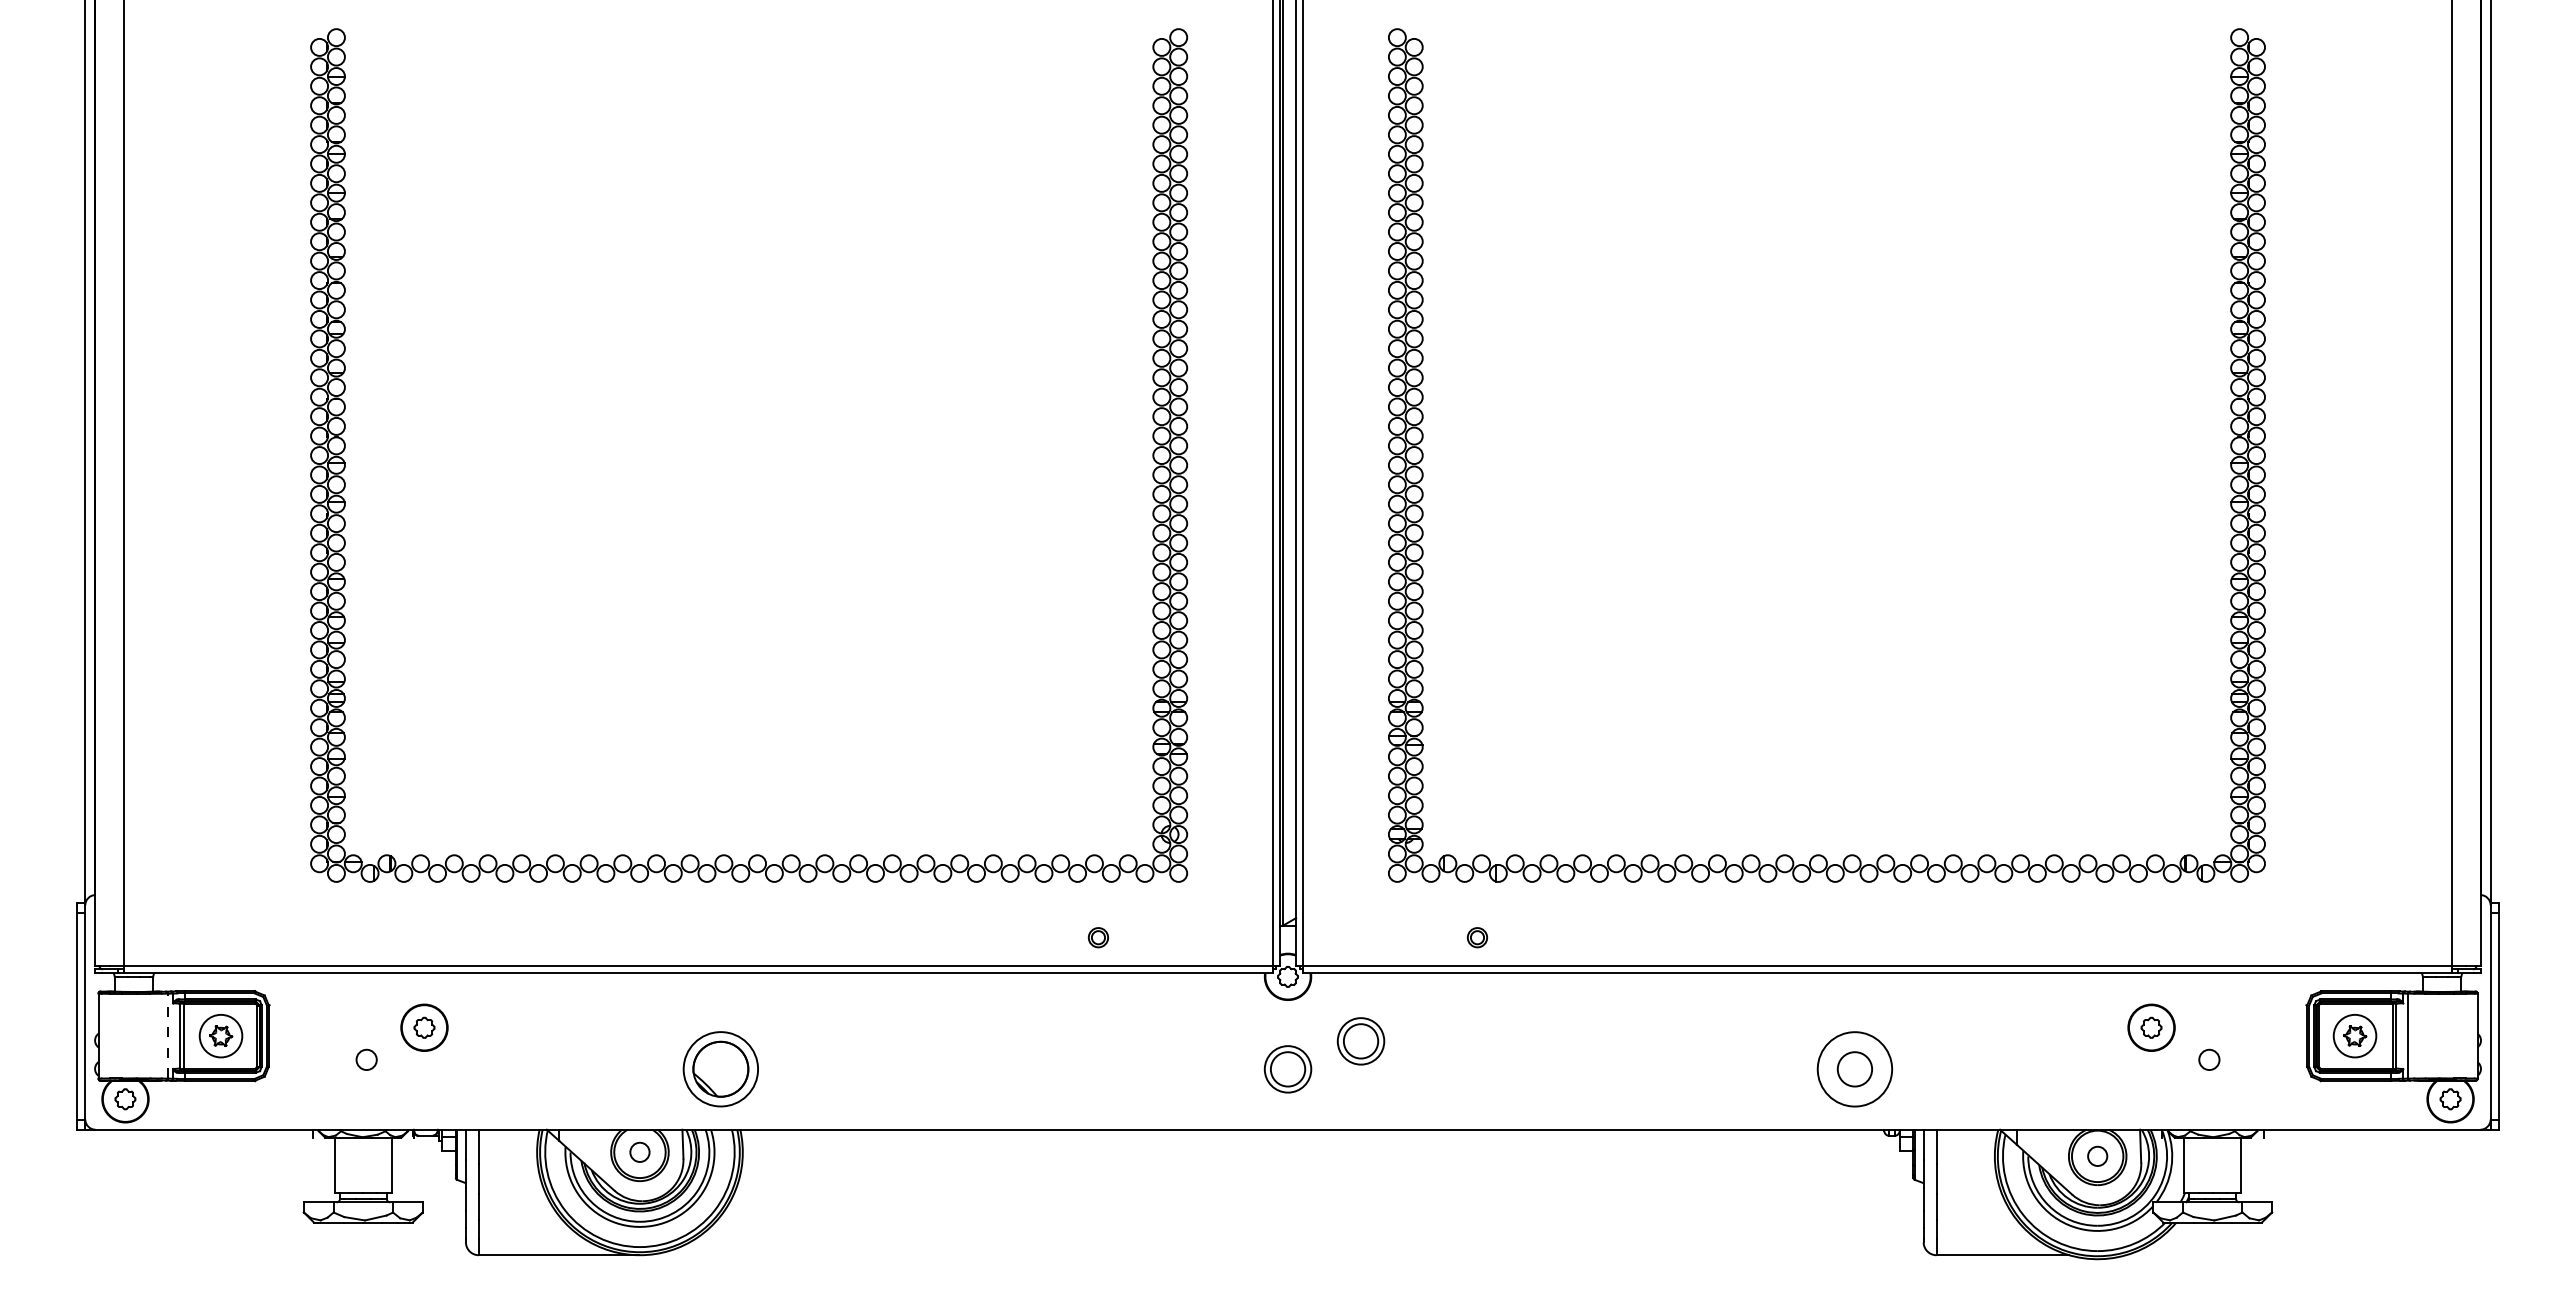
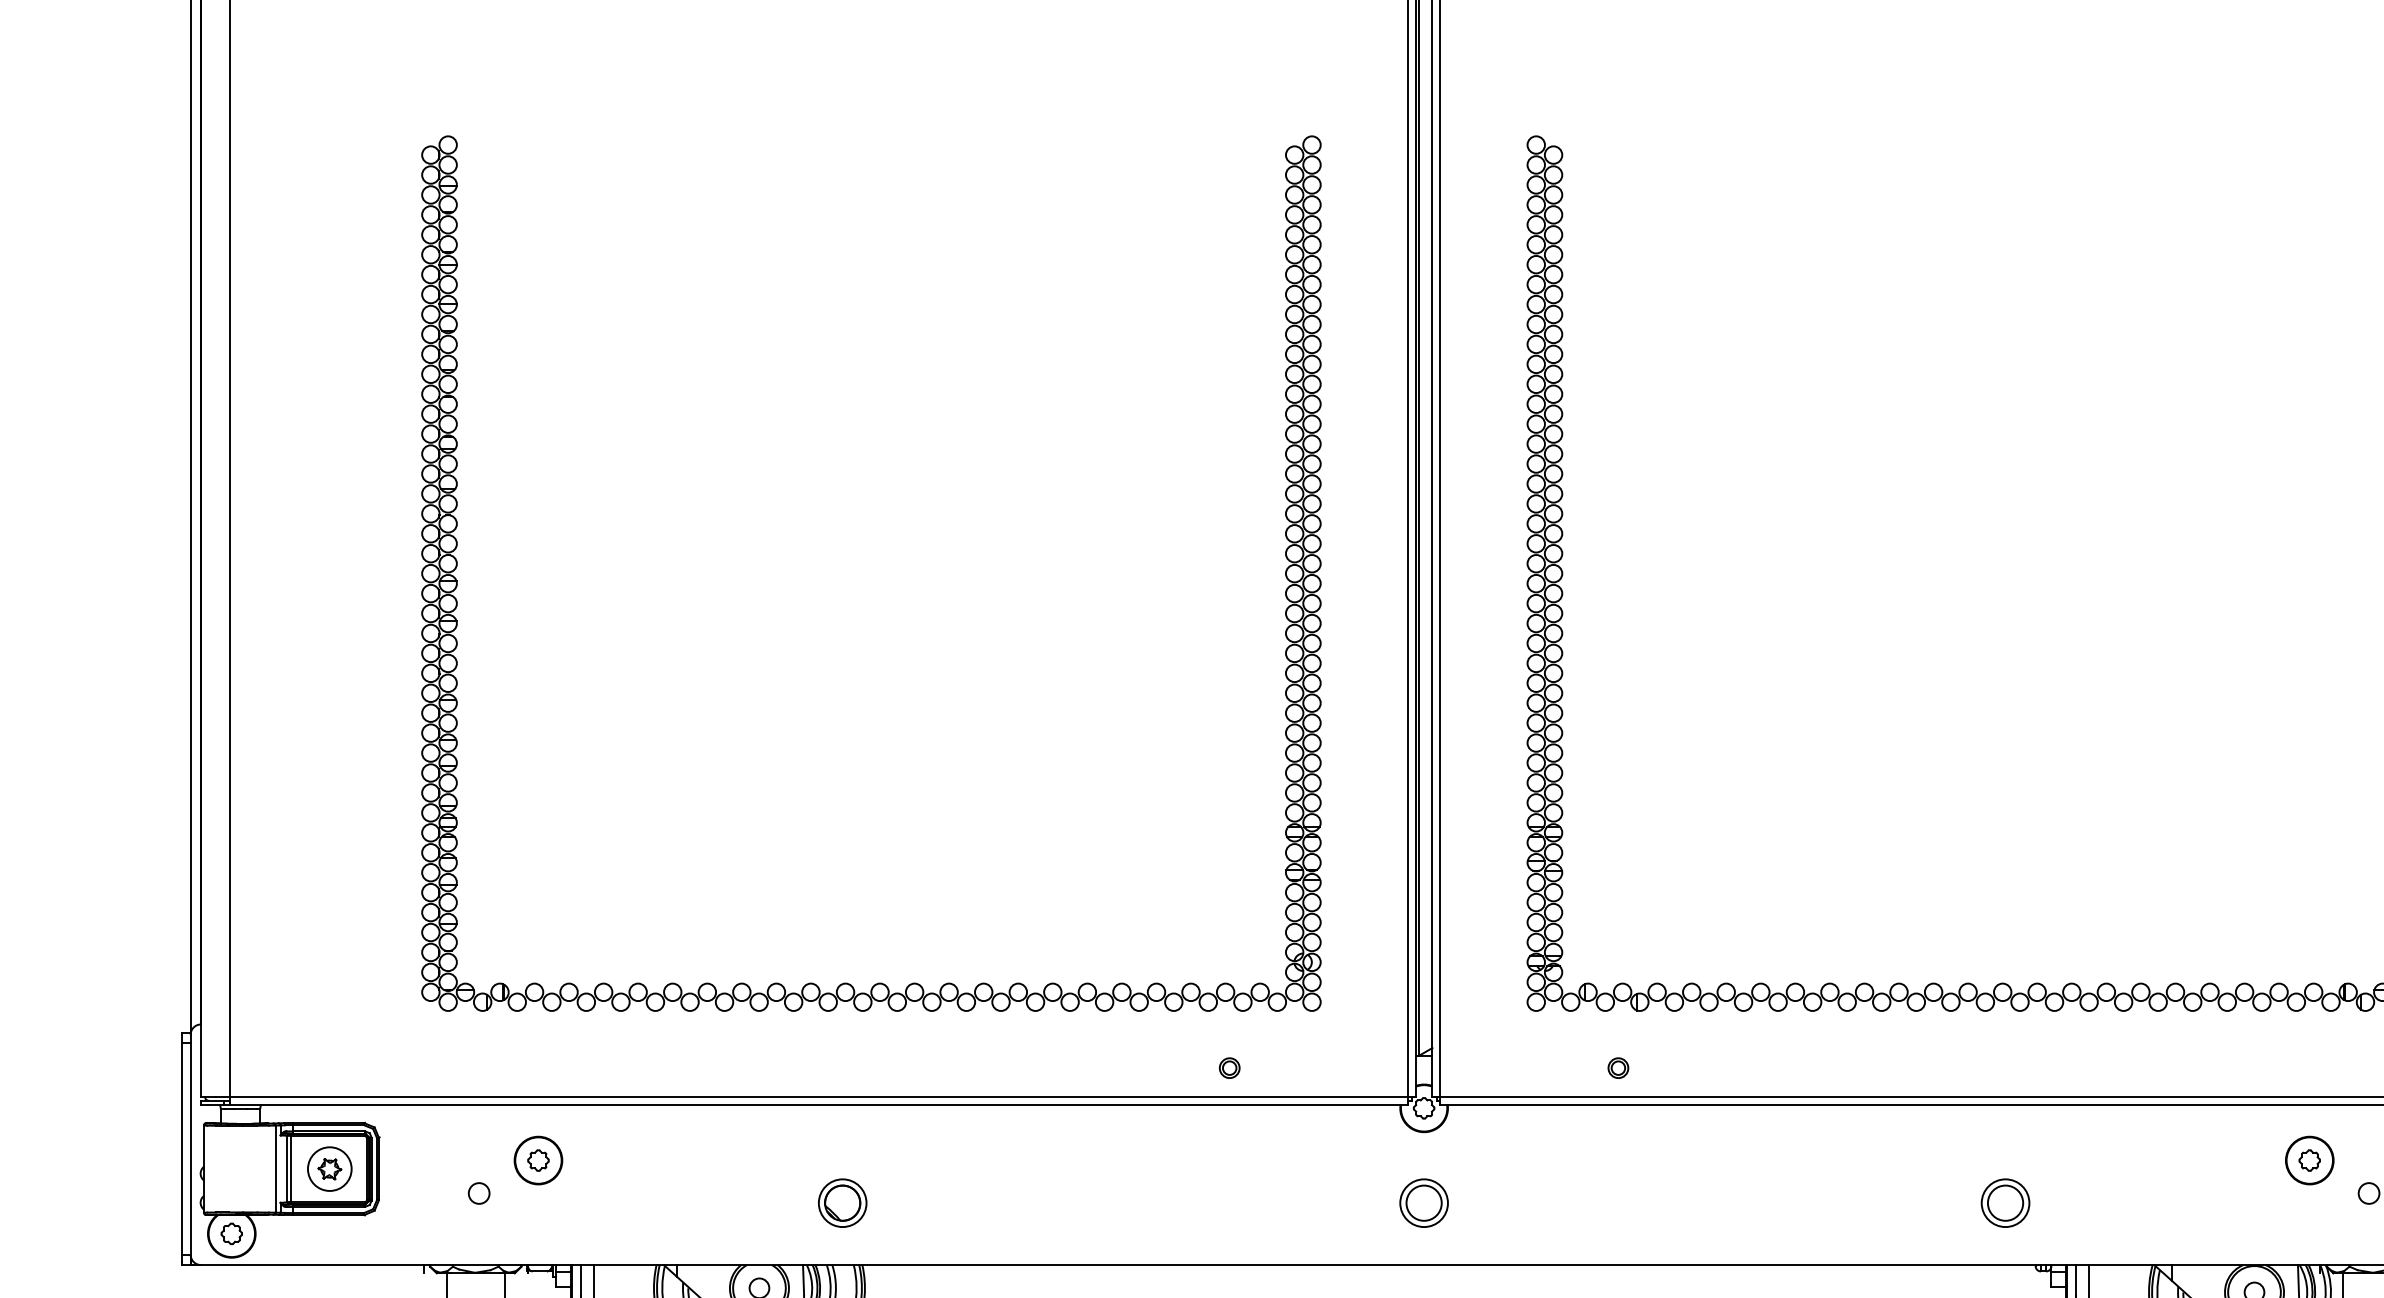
line: (168, 1035) -> (275, 1168), dashed -> solid
part: (1360, 1041) -> (1498, 1174), removed
part: (721, 1069) -> (843, 1203), size x0.62
circle: (1854, 1069) -> (2005, 1203), size x0.62

